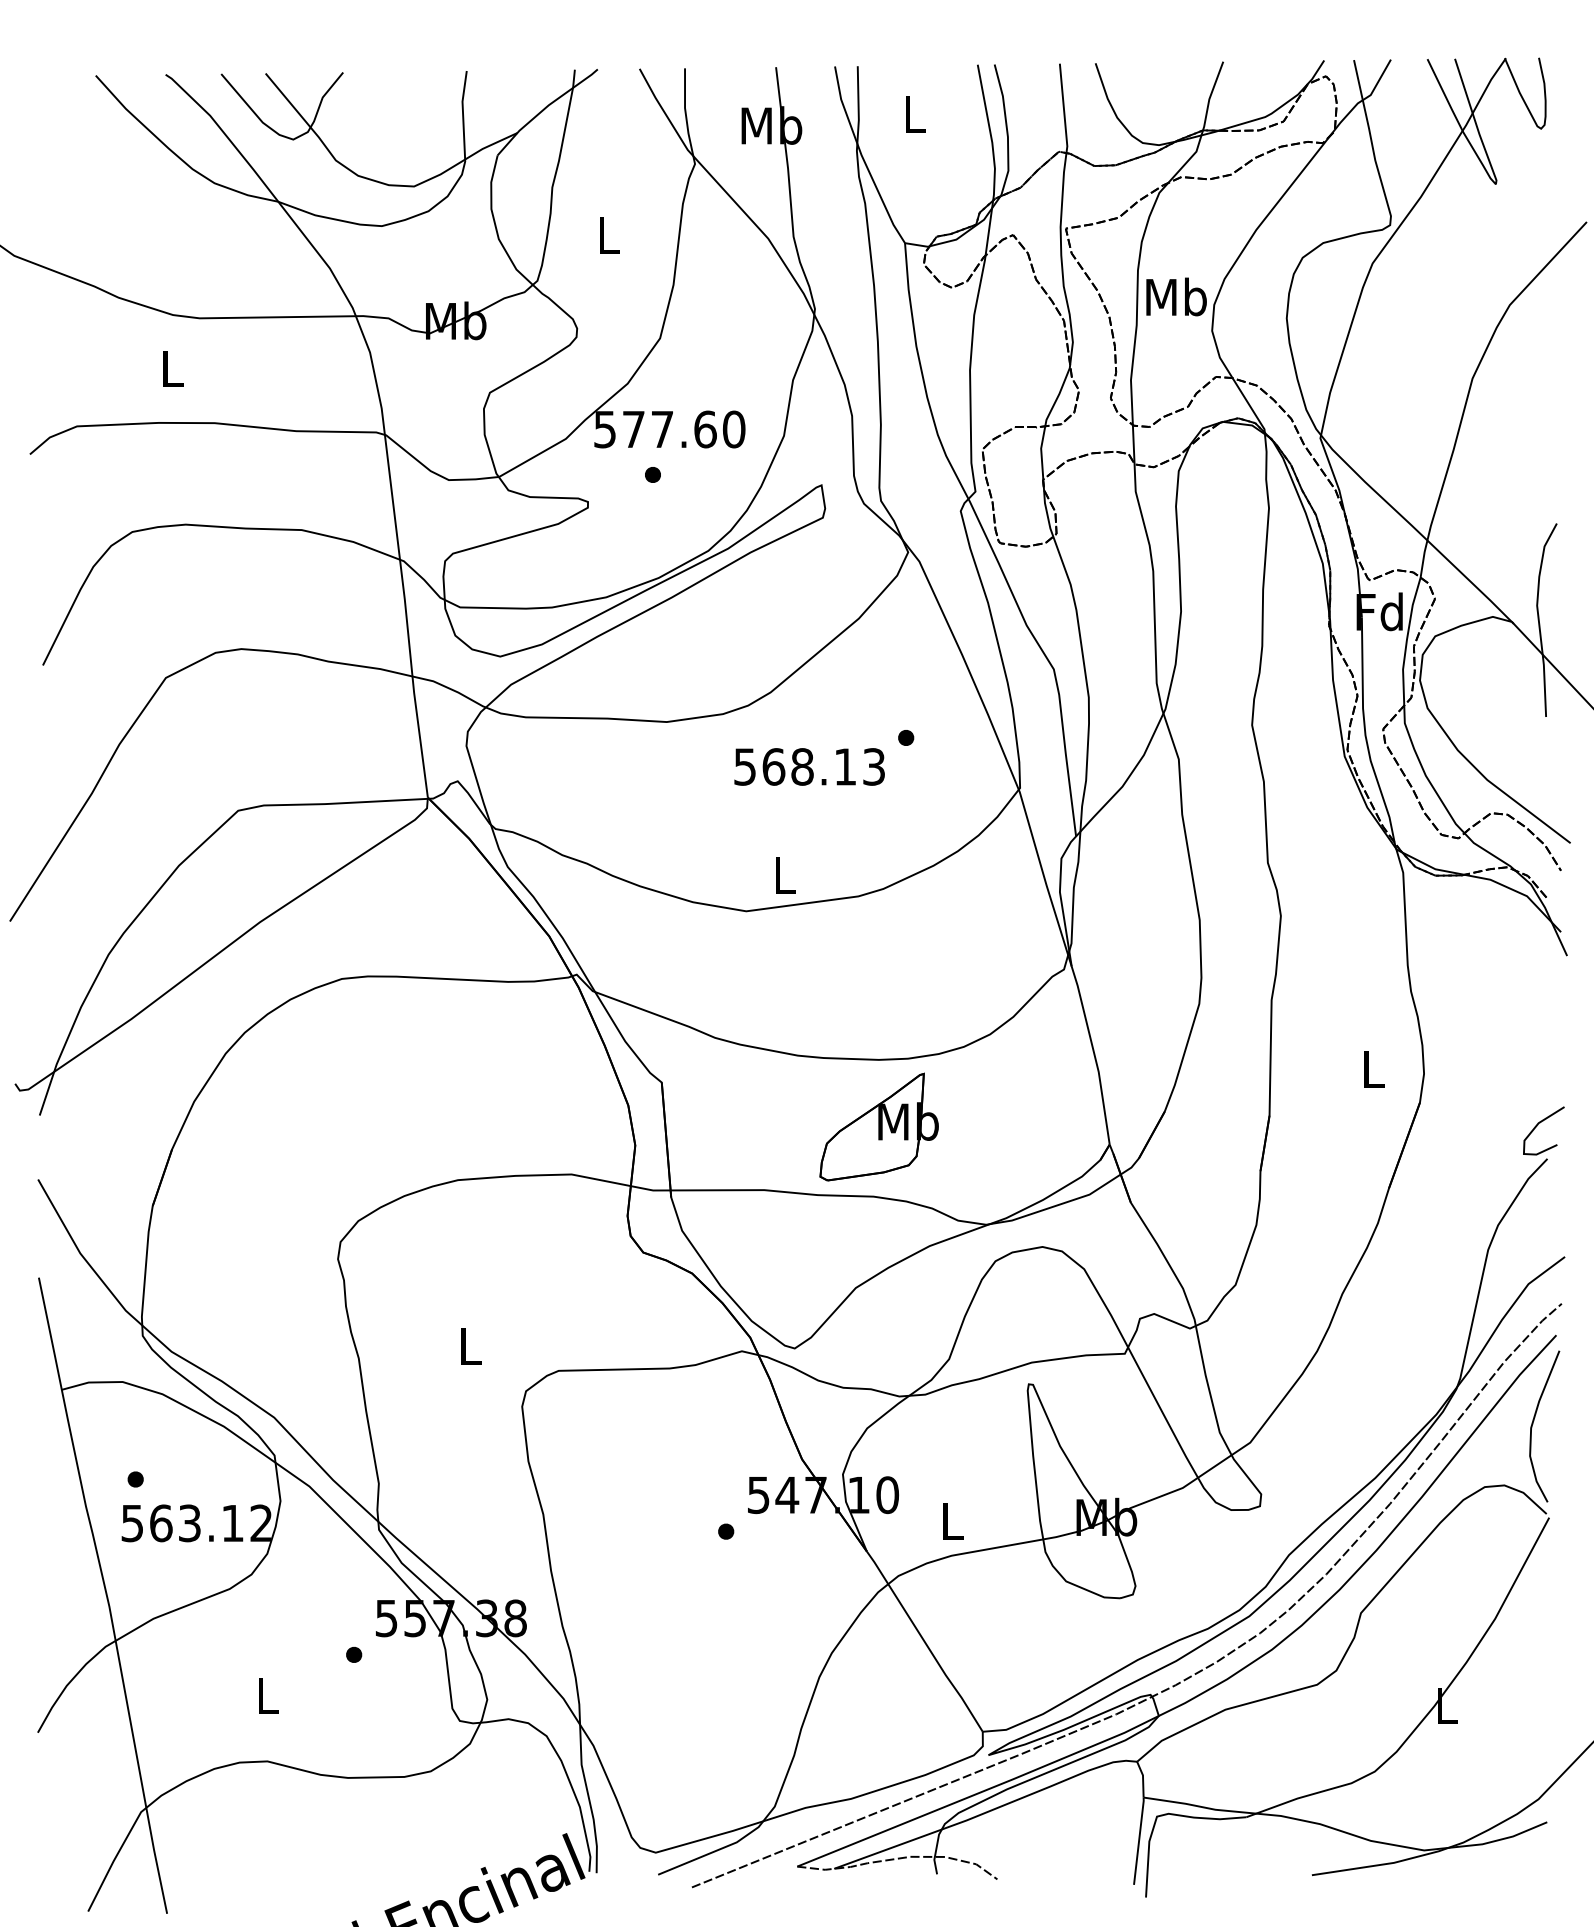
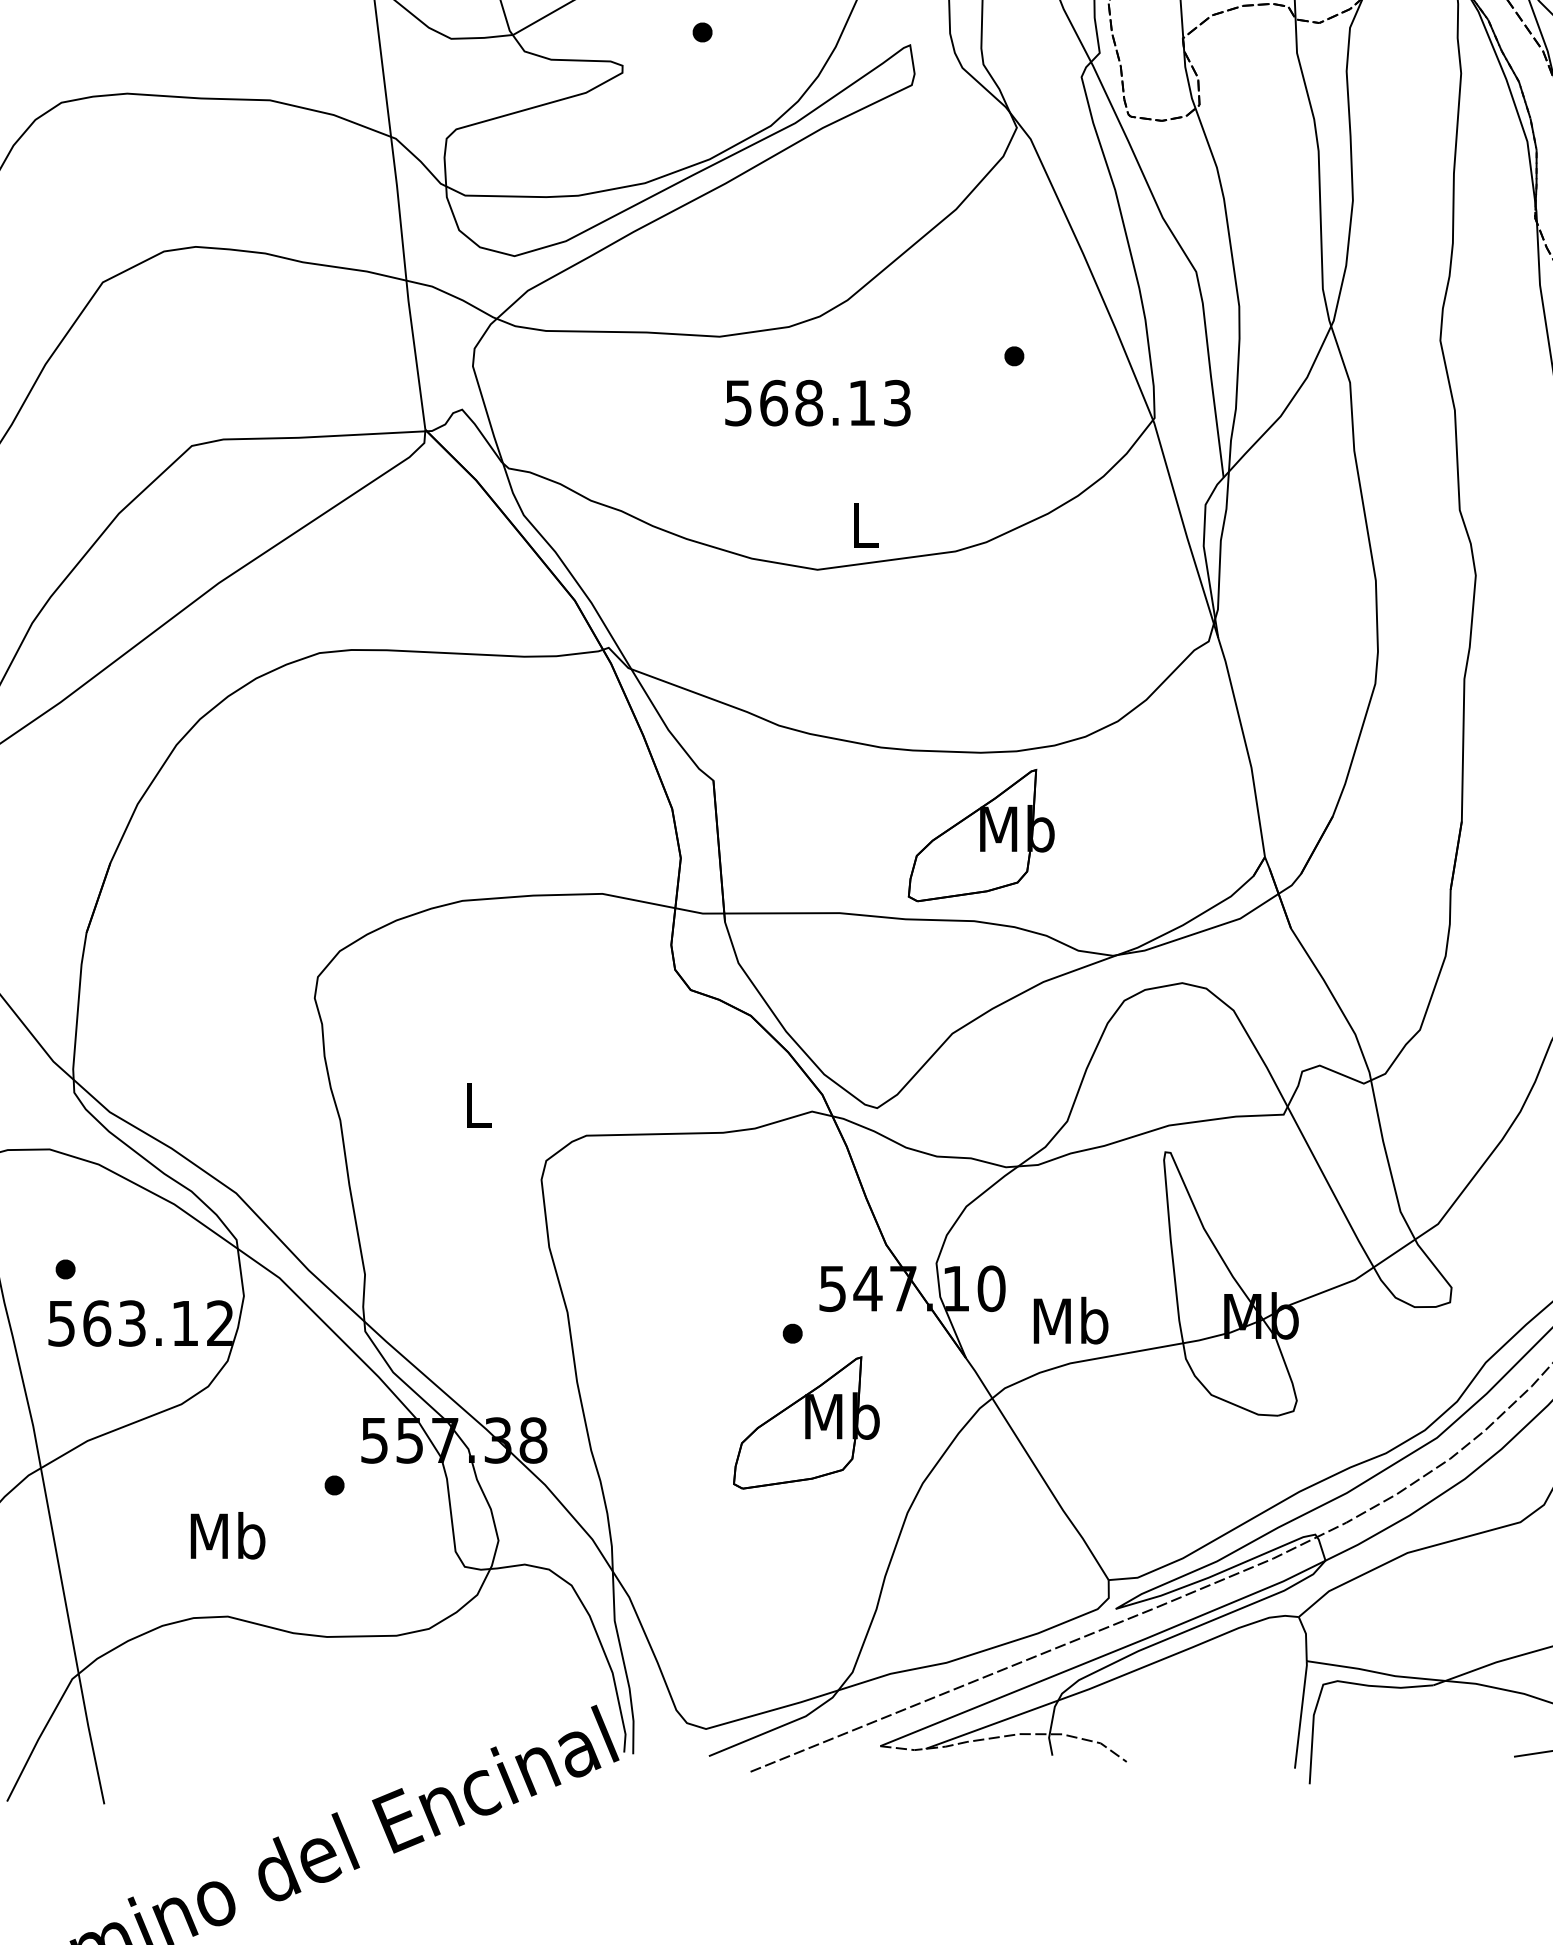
text: (809, 766) -> (817, 402), moved
text: (952, 1520) -> (1071, 1319), L -> Mb
part: (736, 1603) -> (805, 1422), added
text: (267, 1695) -> (227, 1535), L -> Mb

